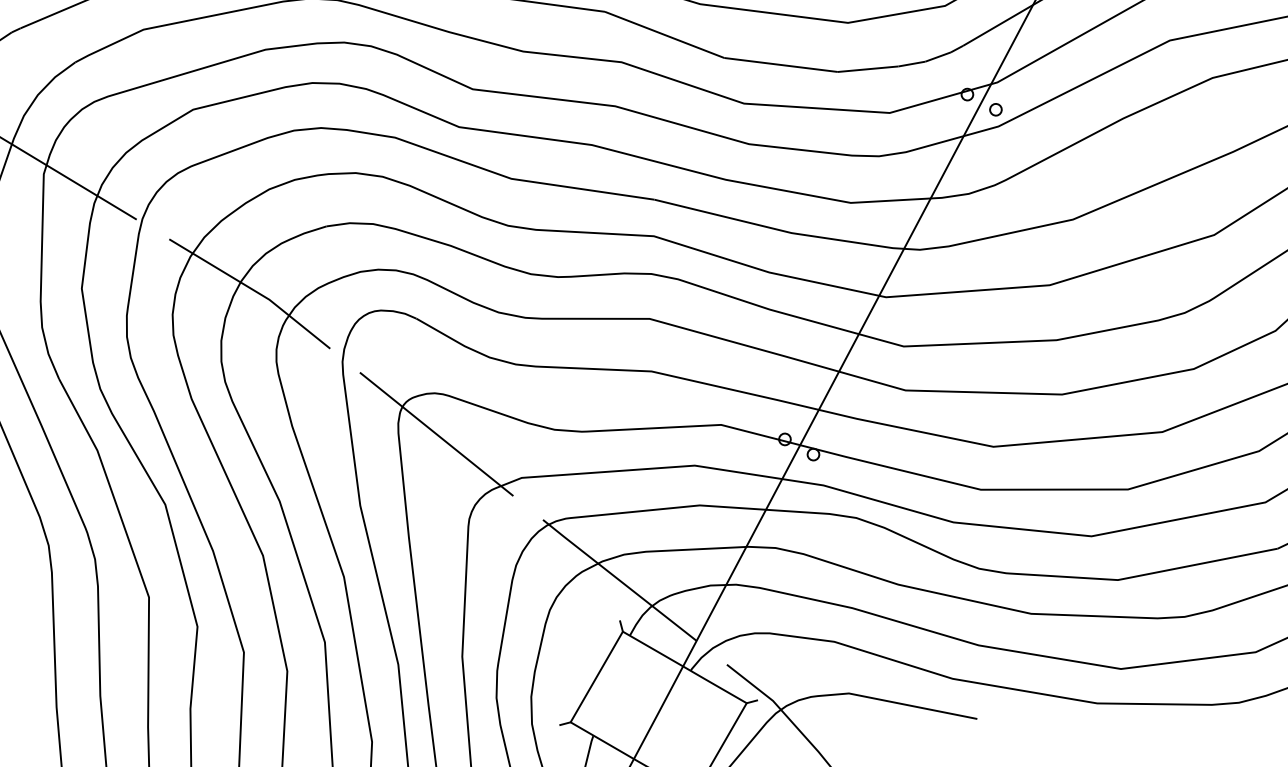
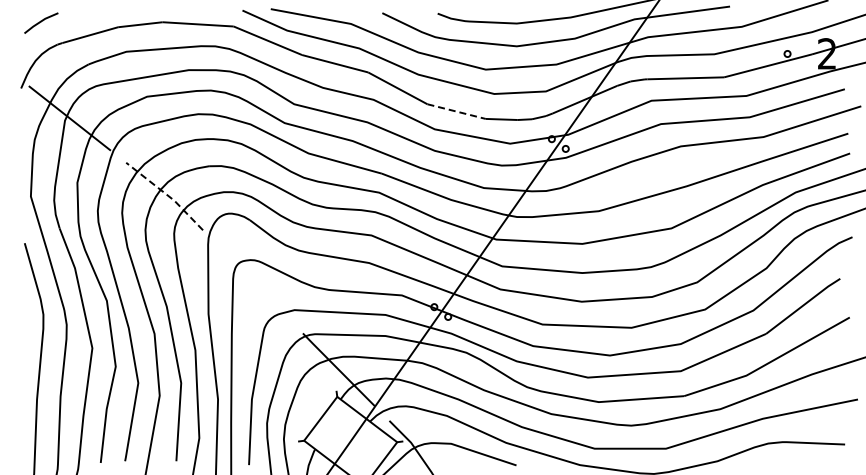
line: (782, 64) -> (457, 111), solid -> dashed
line: (252, 289) -> (166, 194), solid -> dashed
line: (435, 433) -> (252, 281), removed

